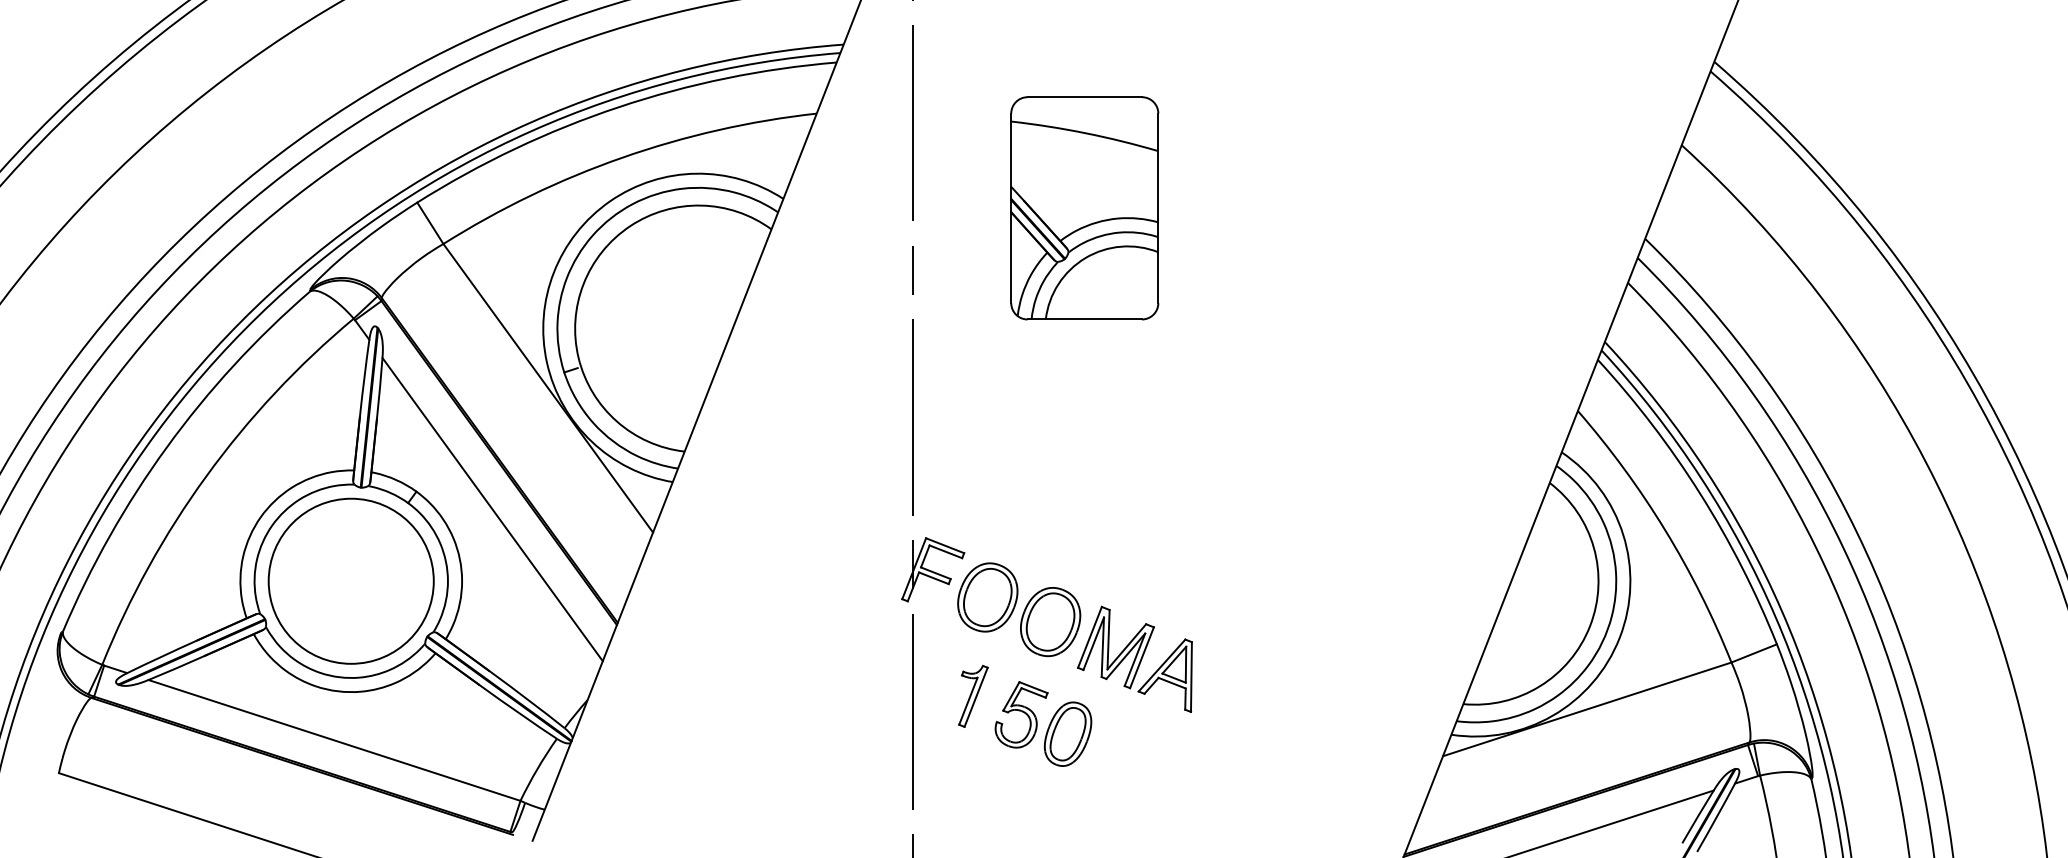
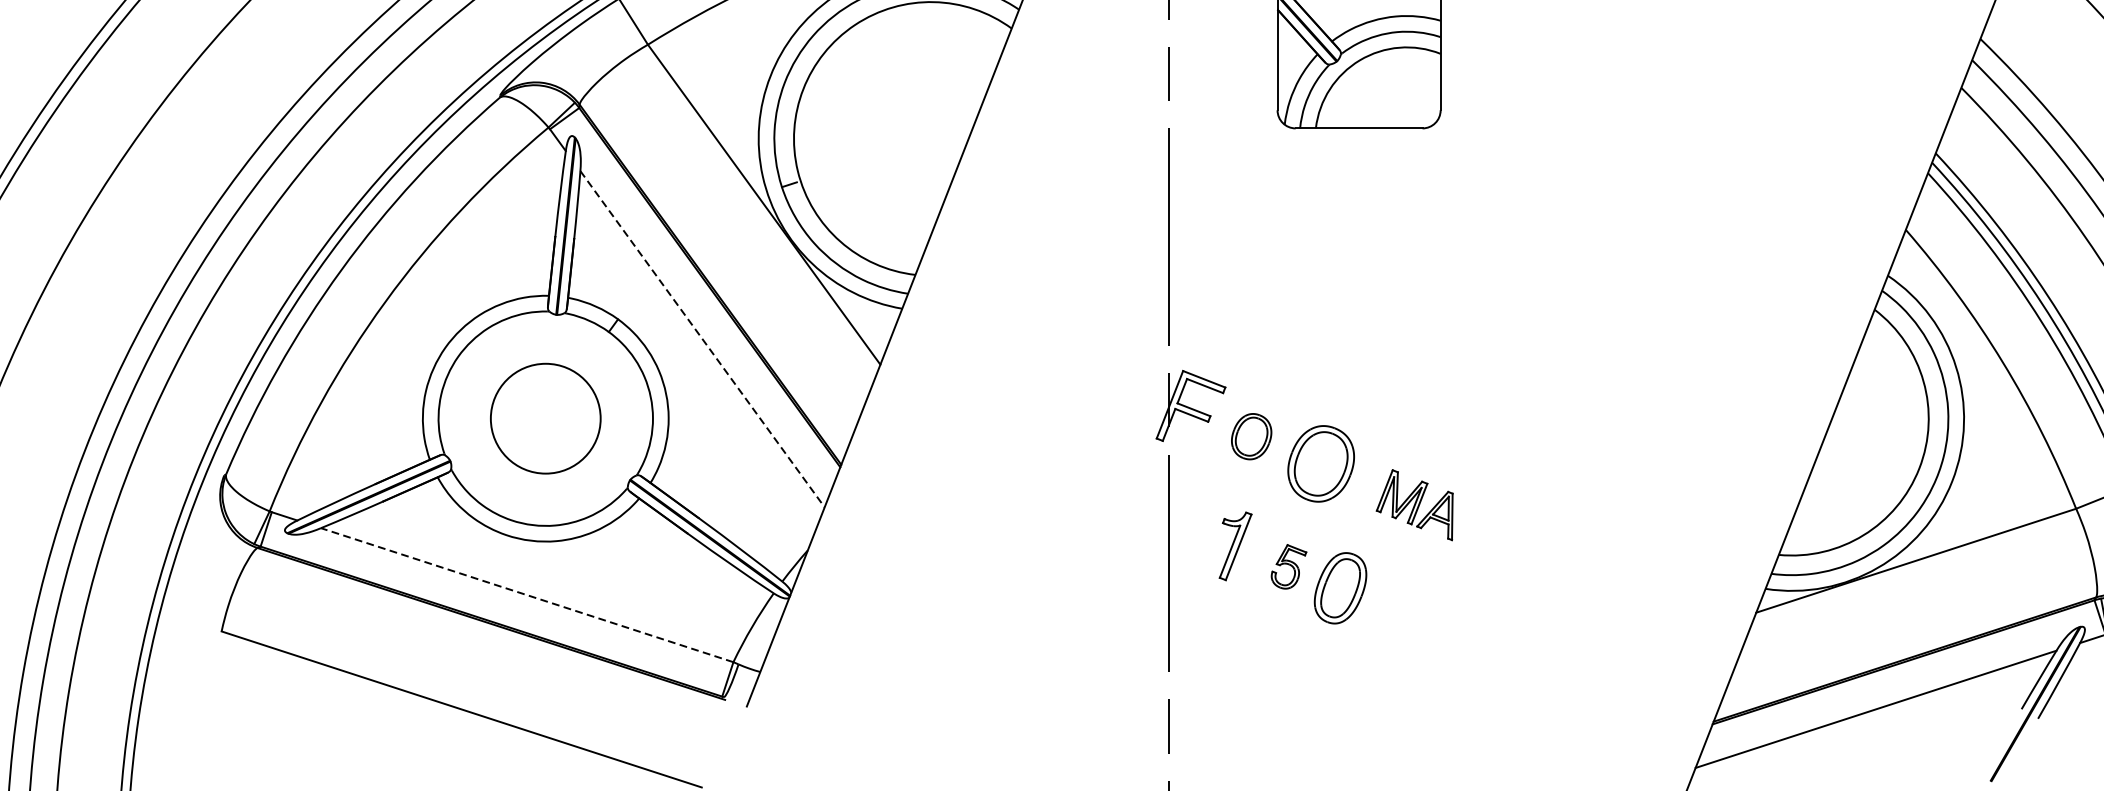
line: (492, 509) -> (702, 339), solid -> dashed
circle: (350, 580) -> (544, 417), size x0.6
part: (987, 597) -> (1251, 436), size x0.6
part: (1134, 658) -> (1414, 504), size x0.6
part: (1021, 714) -> (1288, 566), size x0.6
line: (334, 740) -> (527, 595), solid -> dashed

